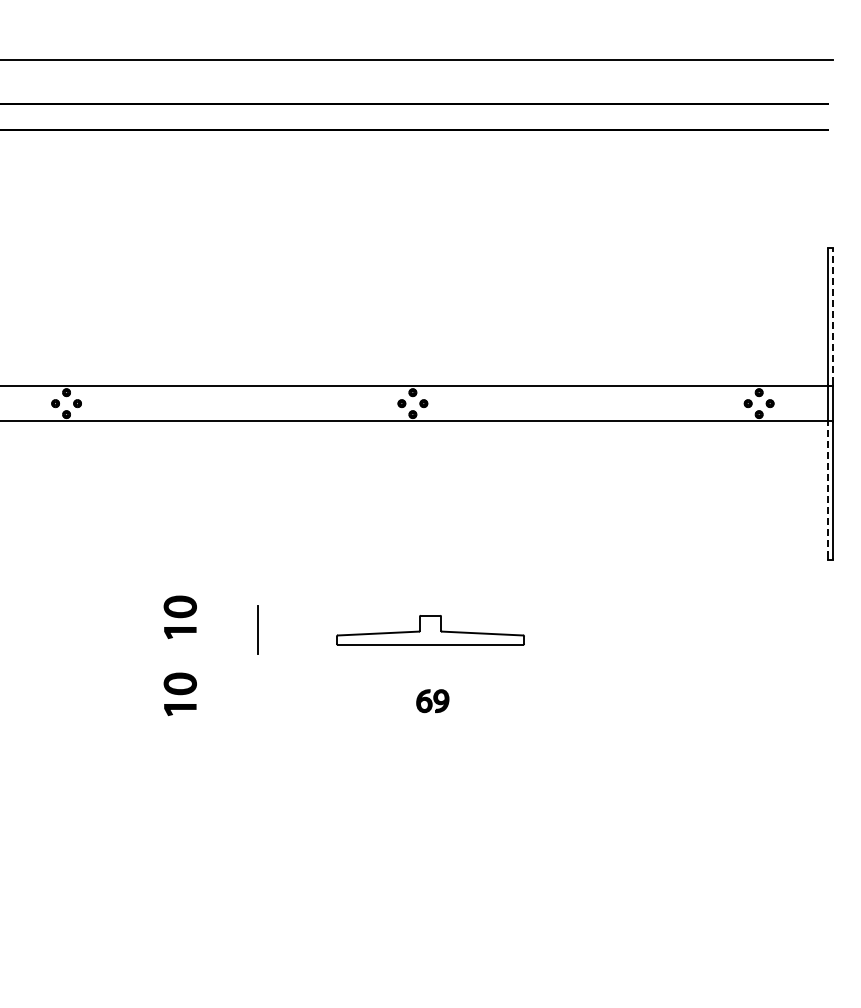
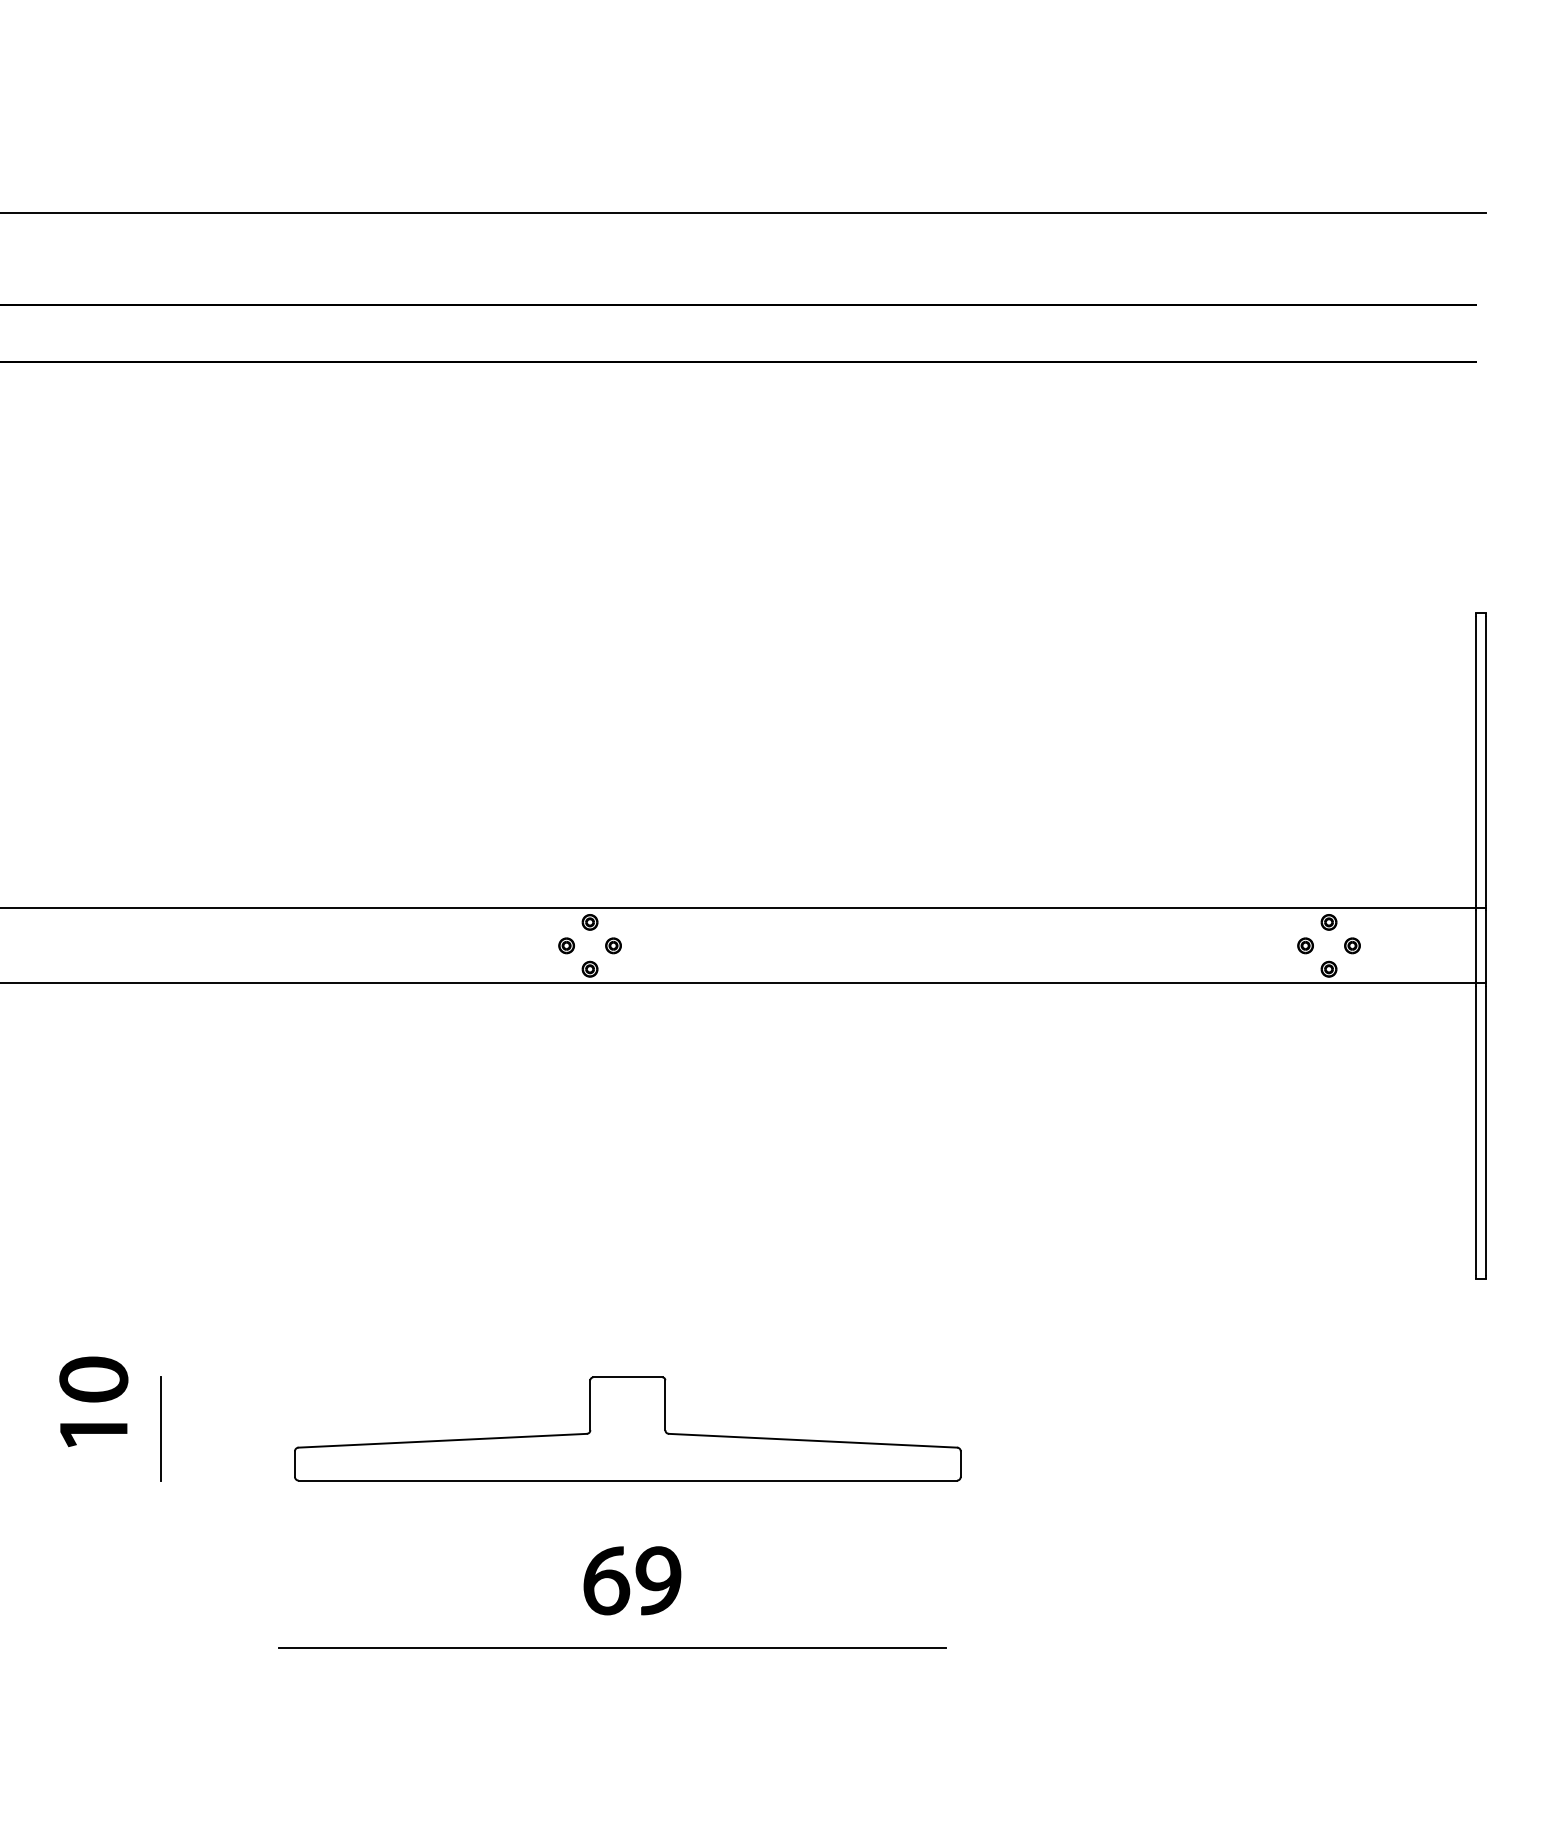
line: (832, 316) -> (1485, 759), dashed -> solid
line: (828, 490) -> (1476, 1131), dashed -> solid
line: (257, 629) -> (160, 1427), moved
part: (430, 630) -> (627, 1429), size x1.67
part: (179, 693) -> (92, 1564), removed
part: (432, 700) -> (631, 1579), size x1.43
line: (422, 732) -> (610, 1647), added

